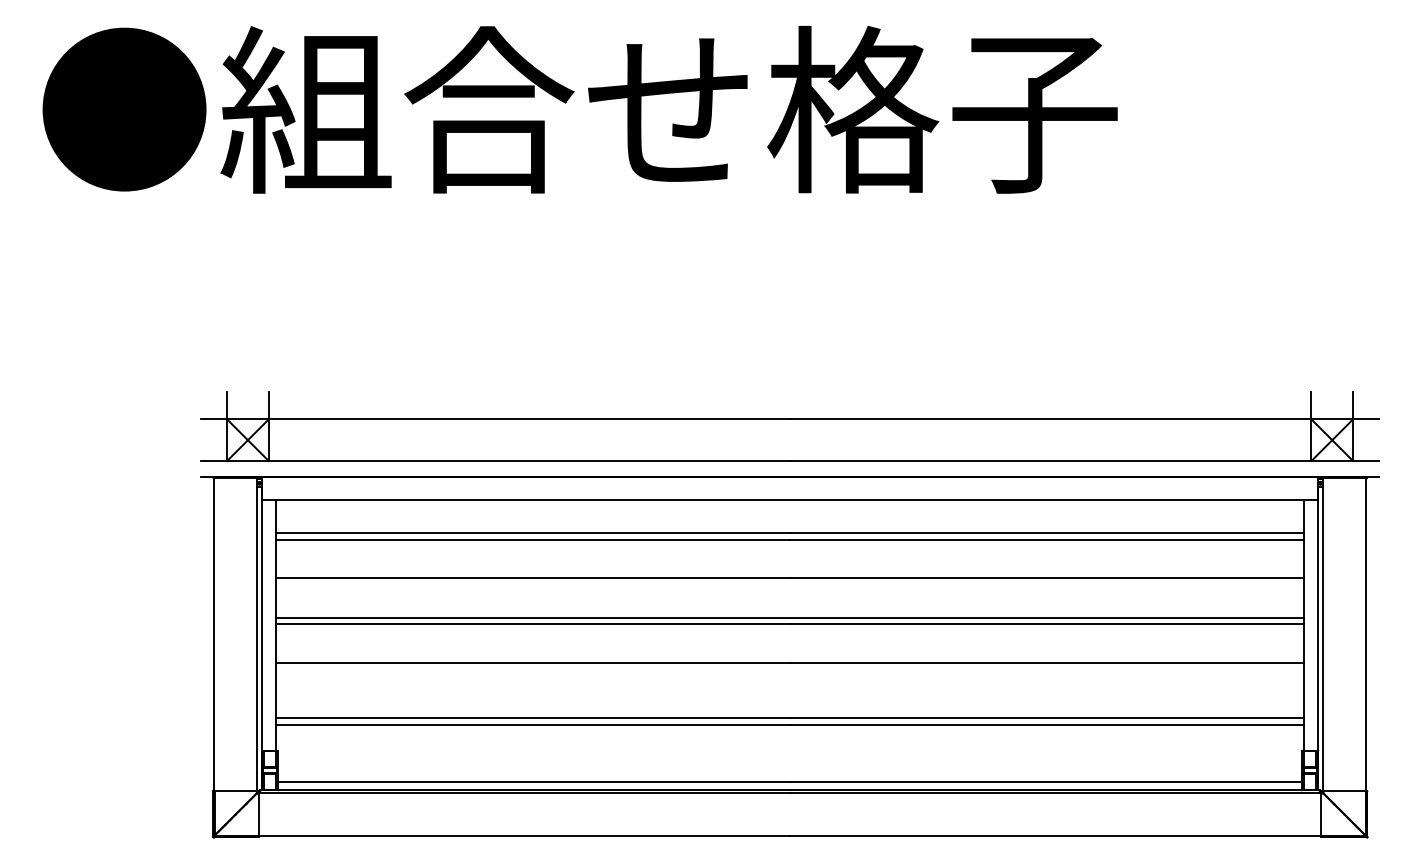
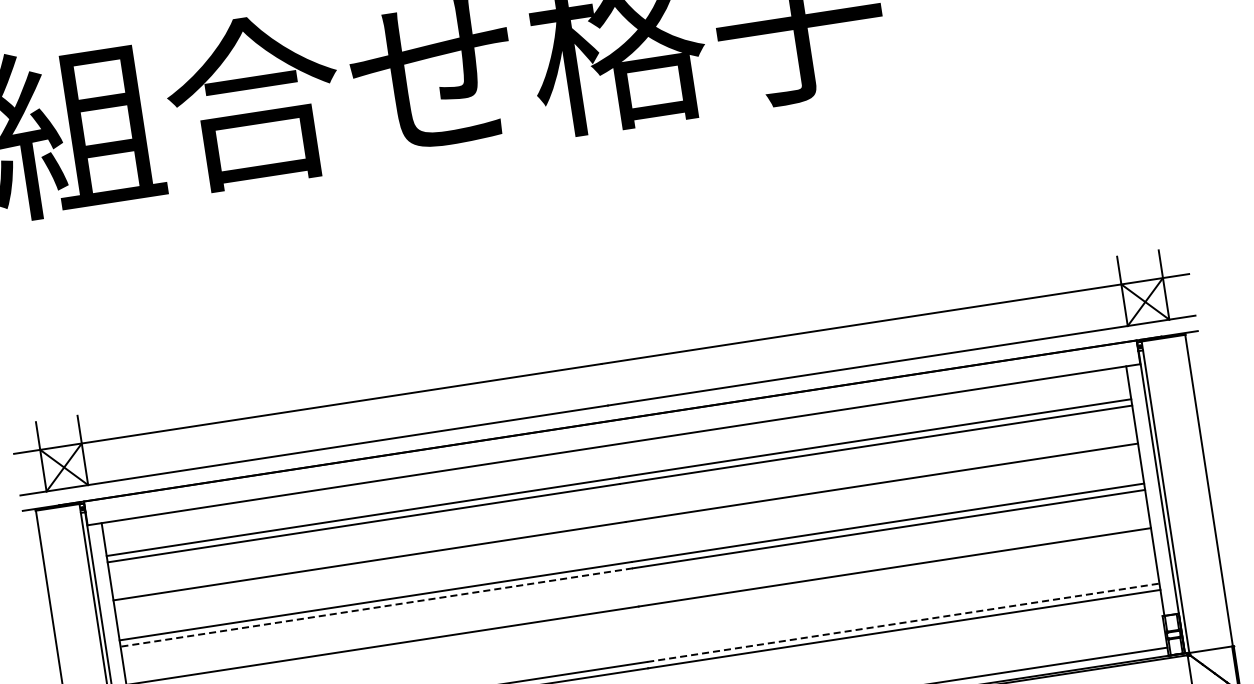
line: (533, 624) -> (377, 607), solid -> dashed
line: (1046, 718) -> (902, 623), solid -> dashed

